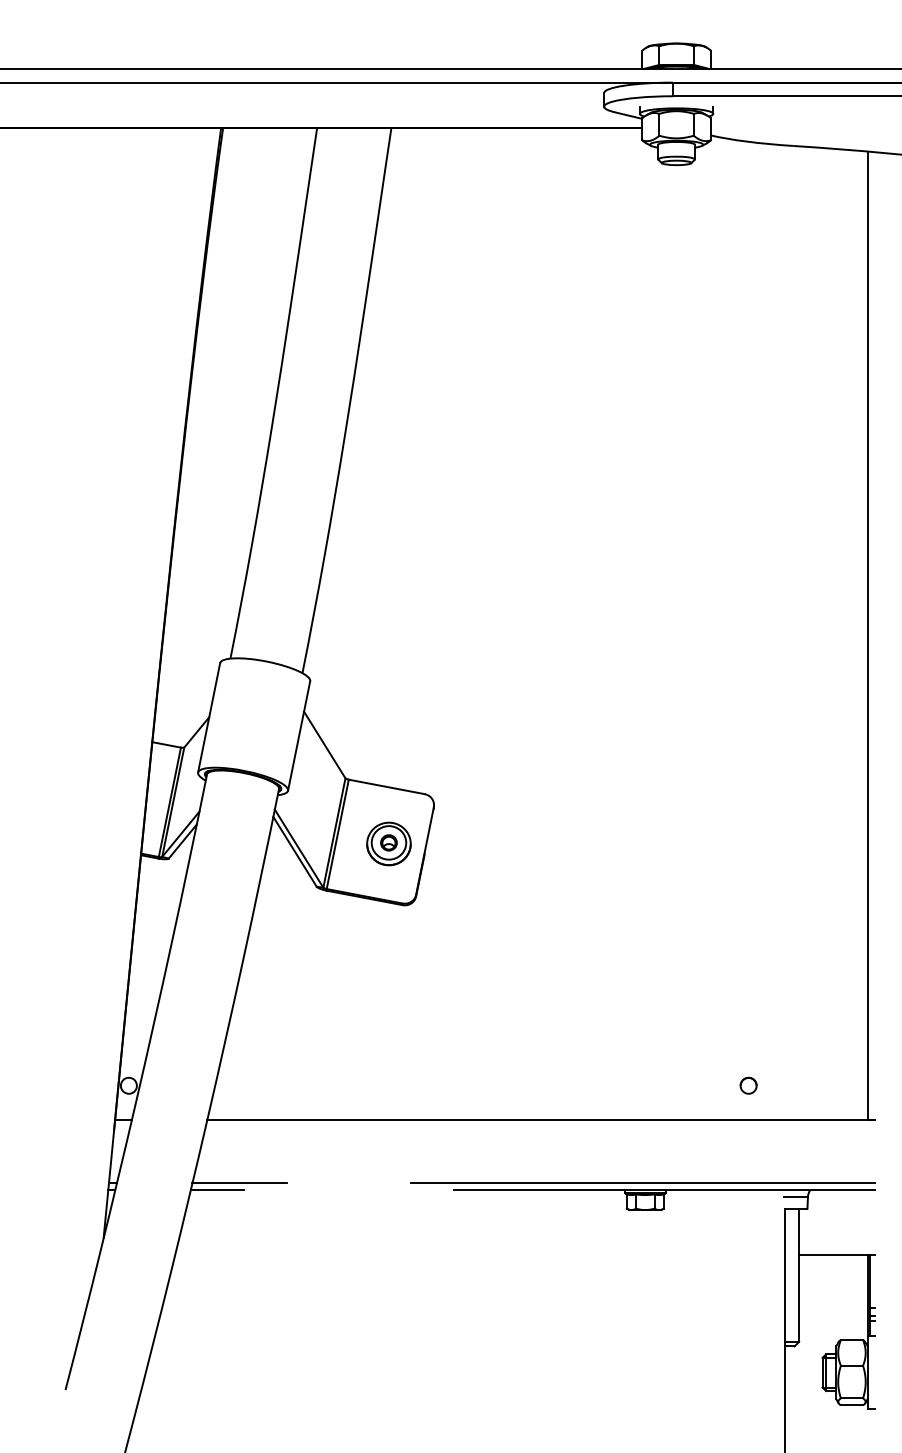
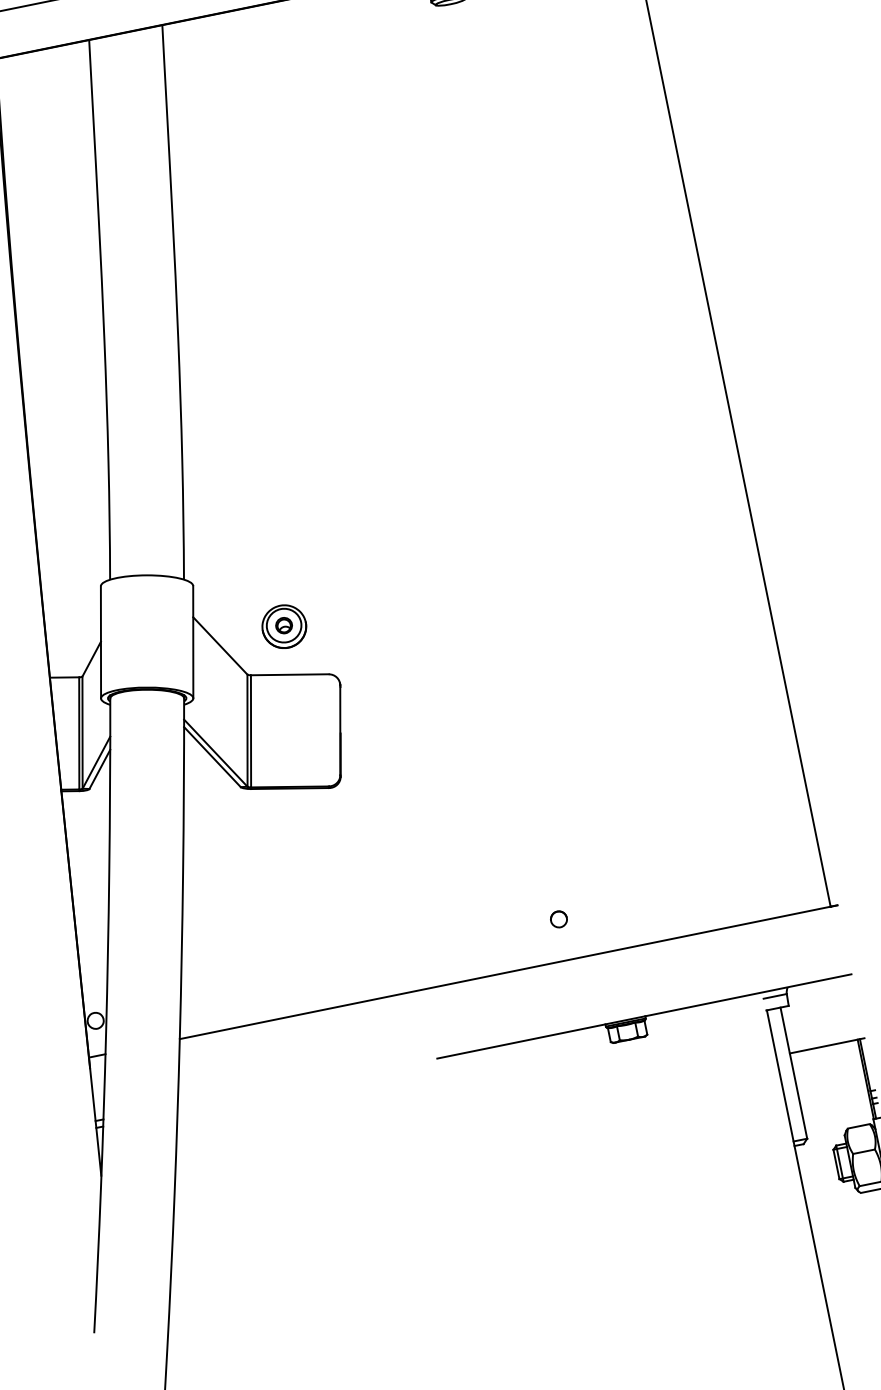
part: (388, 843) -> (283, 626), moved
part: (748, 1085) -> (558, 919), moved
line: (239, 1183) -> (224, 1094), removed
line: (642, 1183) -> (621, 1014), removed
line: (217, 1190) -> (203, 1106), removed

